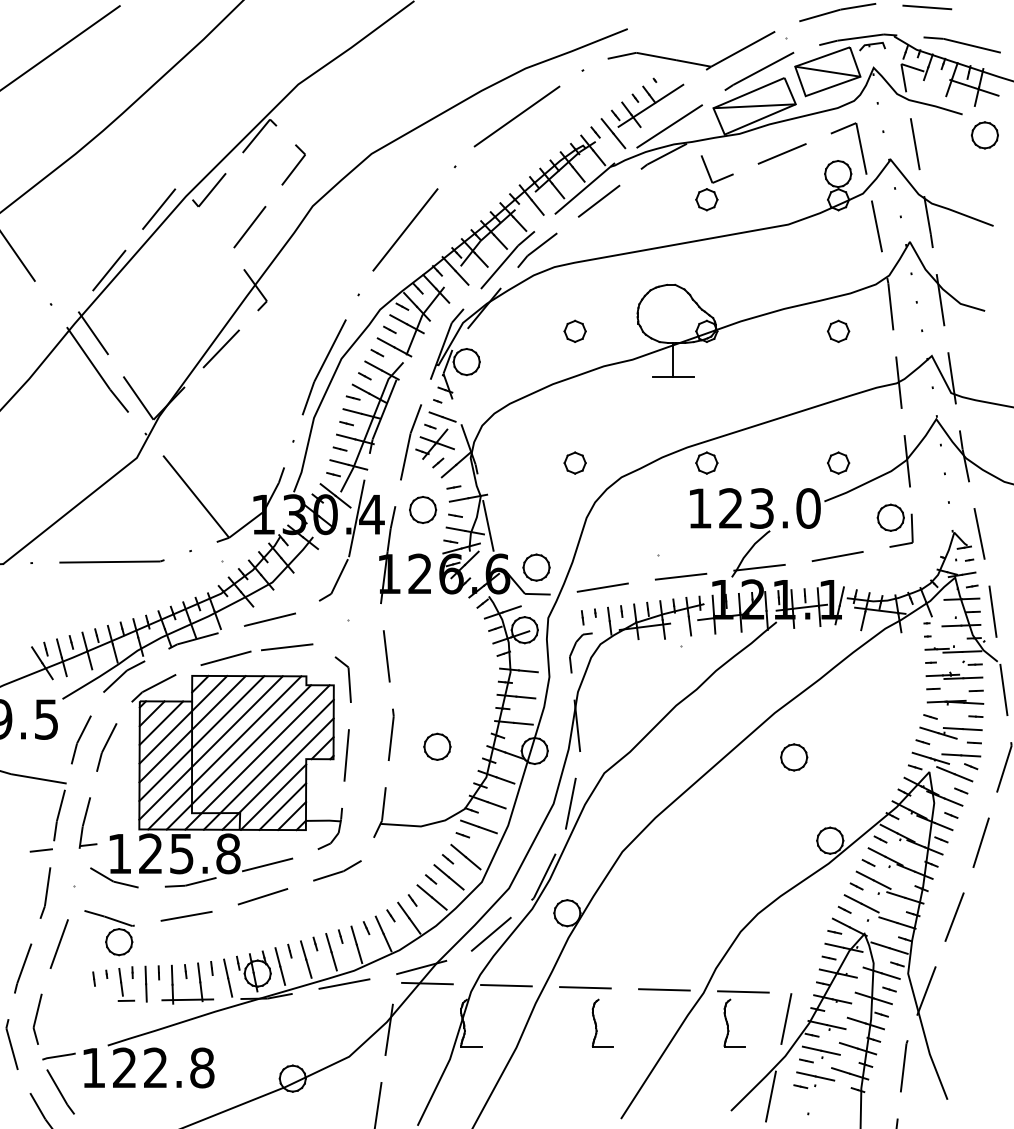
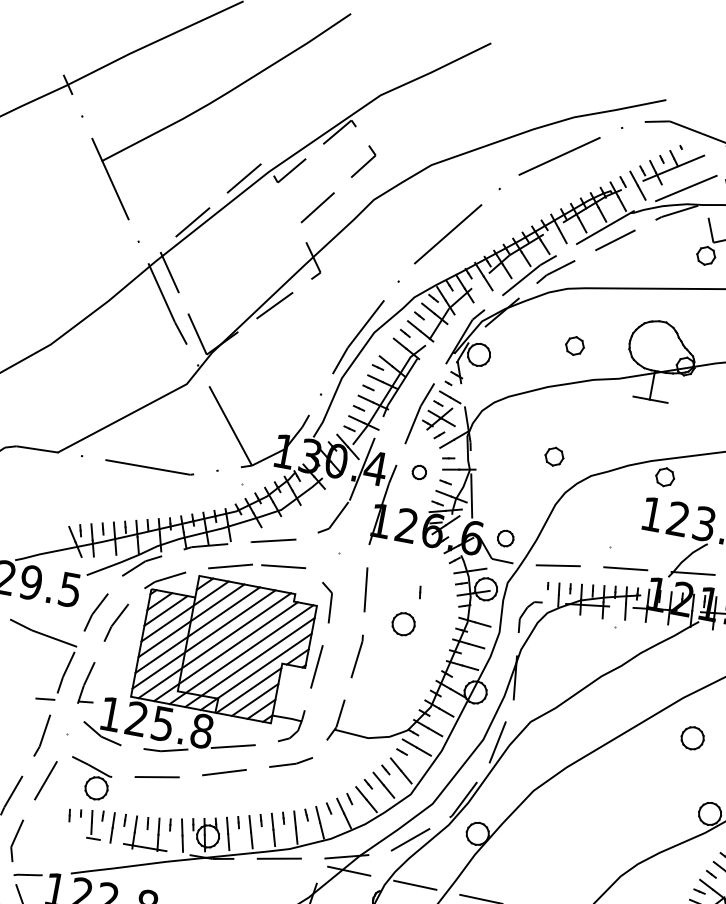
line: (364, 376) -> (390, 351), removed
part: (423, 509) -> (419, 472), size x0.6
part: (536, 567) -> (505, 538), size x0.7
line: (582, 617) -> (420, 592), moved
part: (437, 746) -> (403, 623), moved

